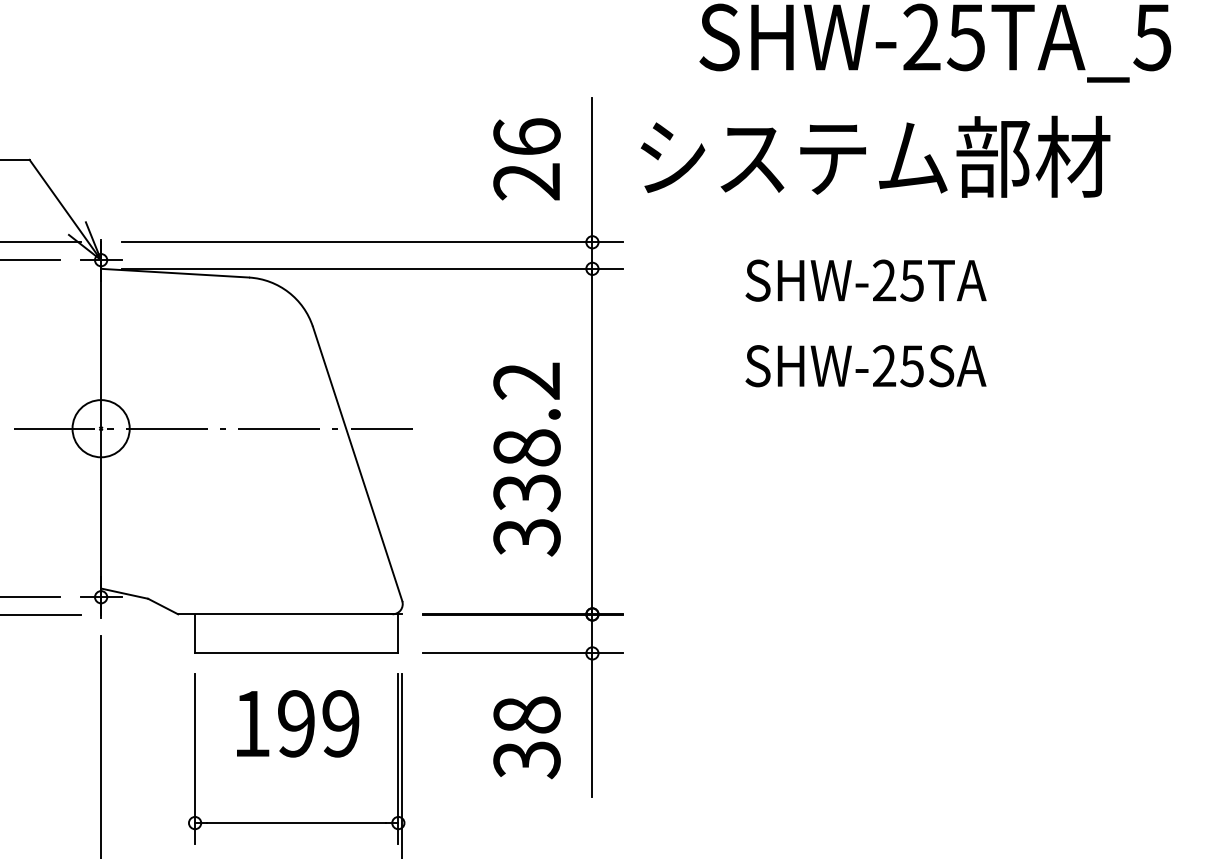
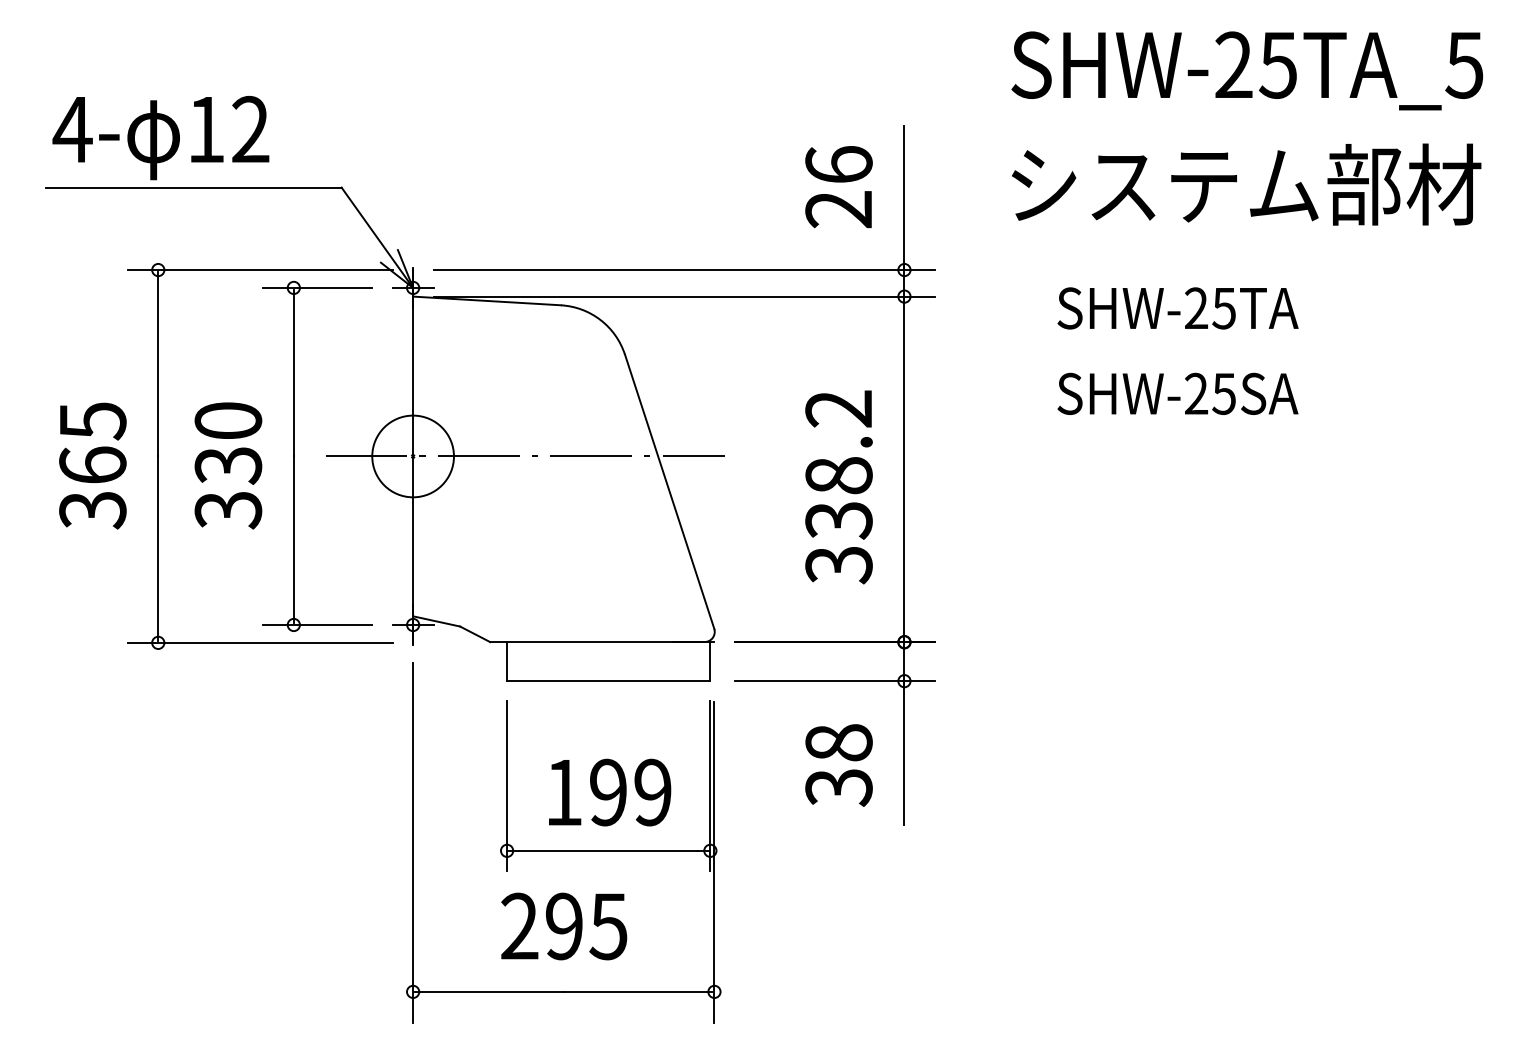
text: (875, 156) -> (1246, 184), moved
circle: (100, 428) -> (412, 456), size x1.43
text: (298, 723) -> (610, 792), moved

